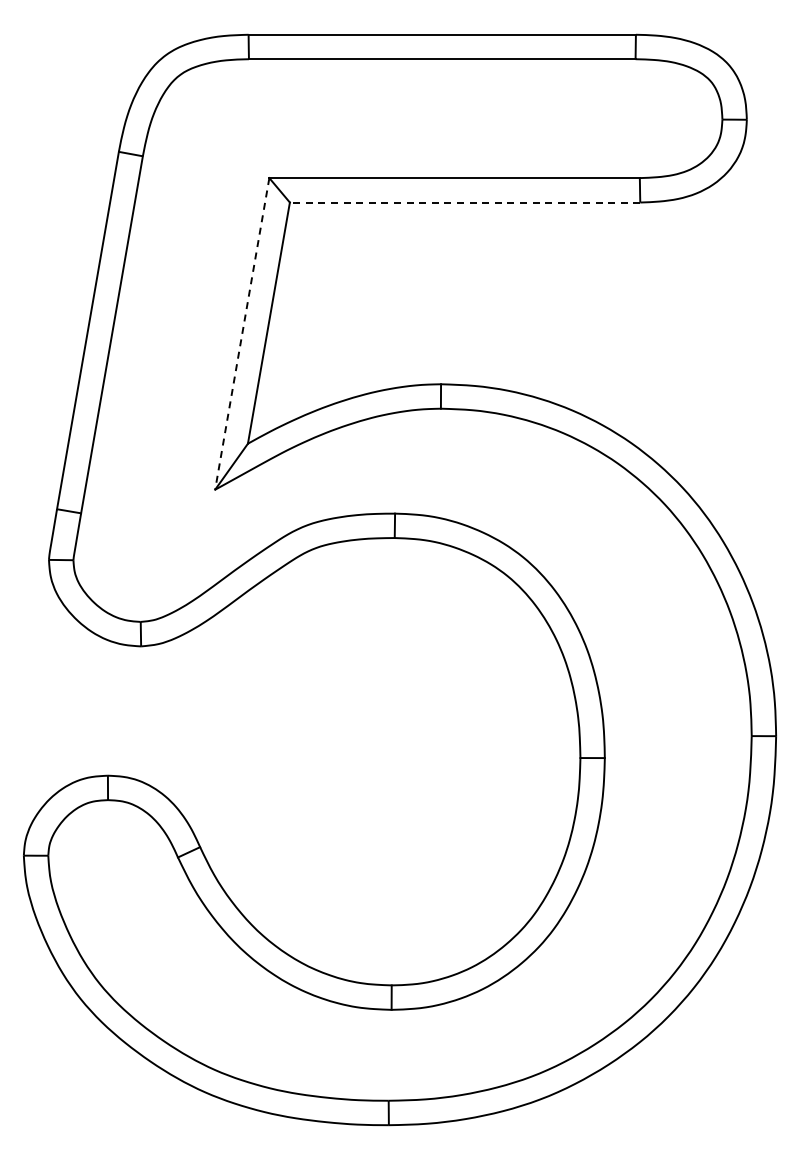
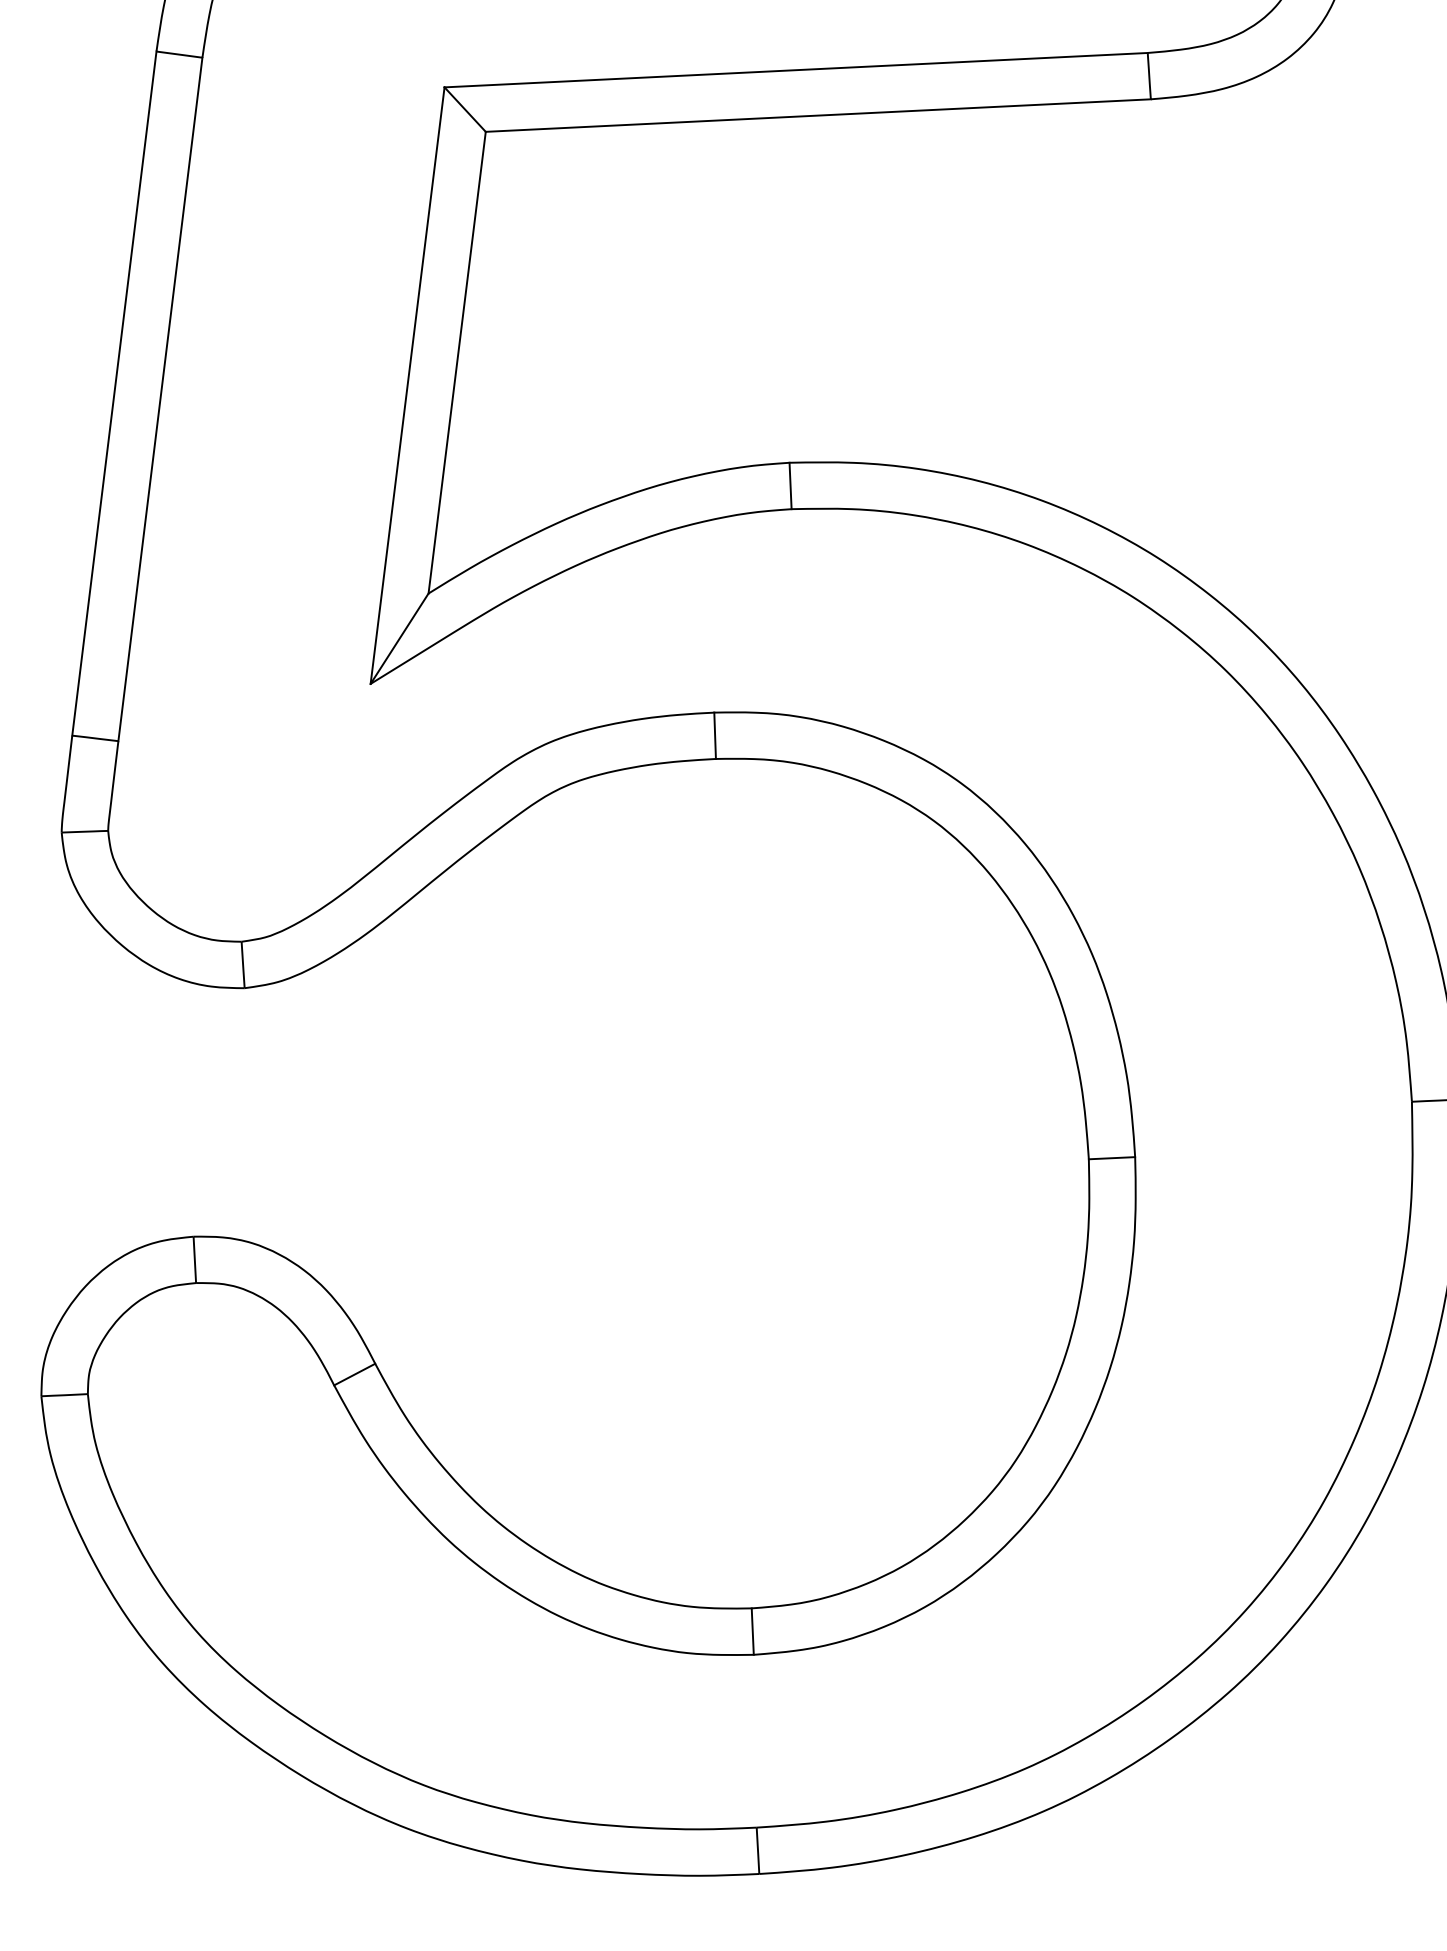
line: (464, 202) -> (817, 115), dashed -> solid
line: (242, 334) -> (408, 386), dashed -> solid

